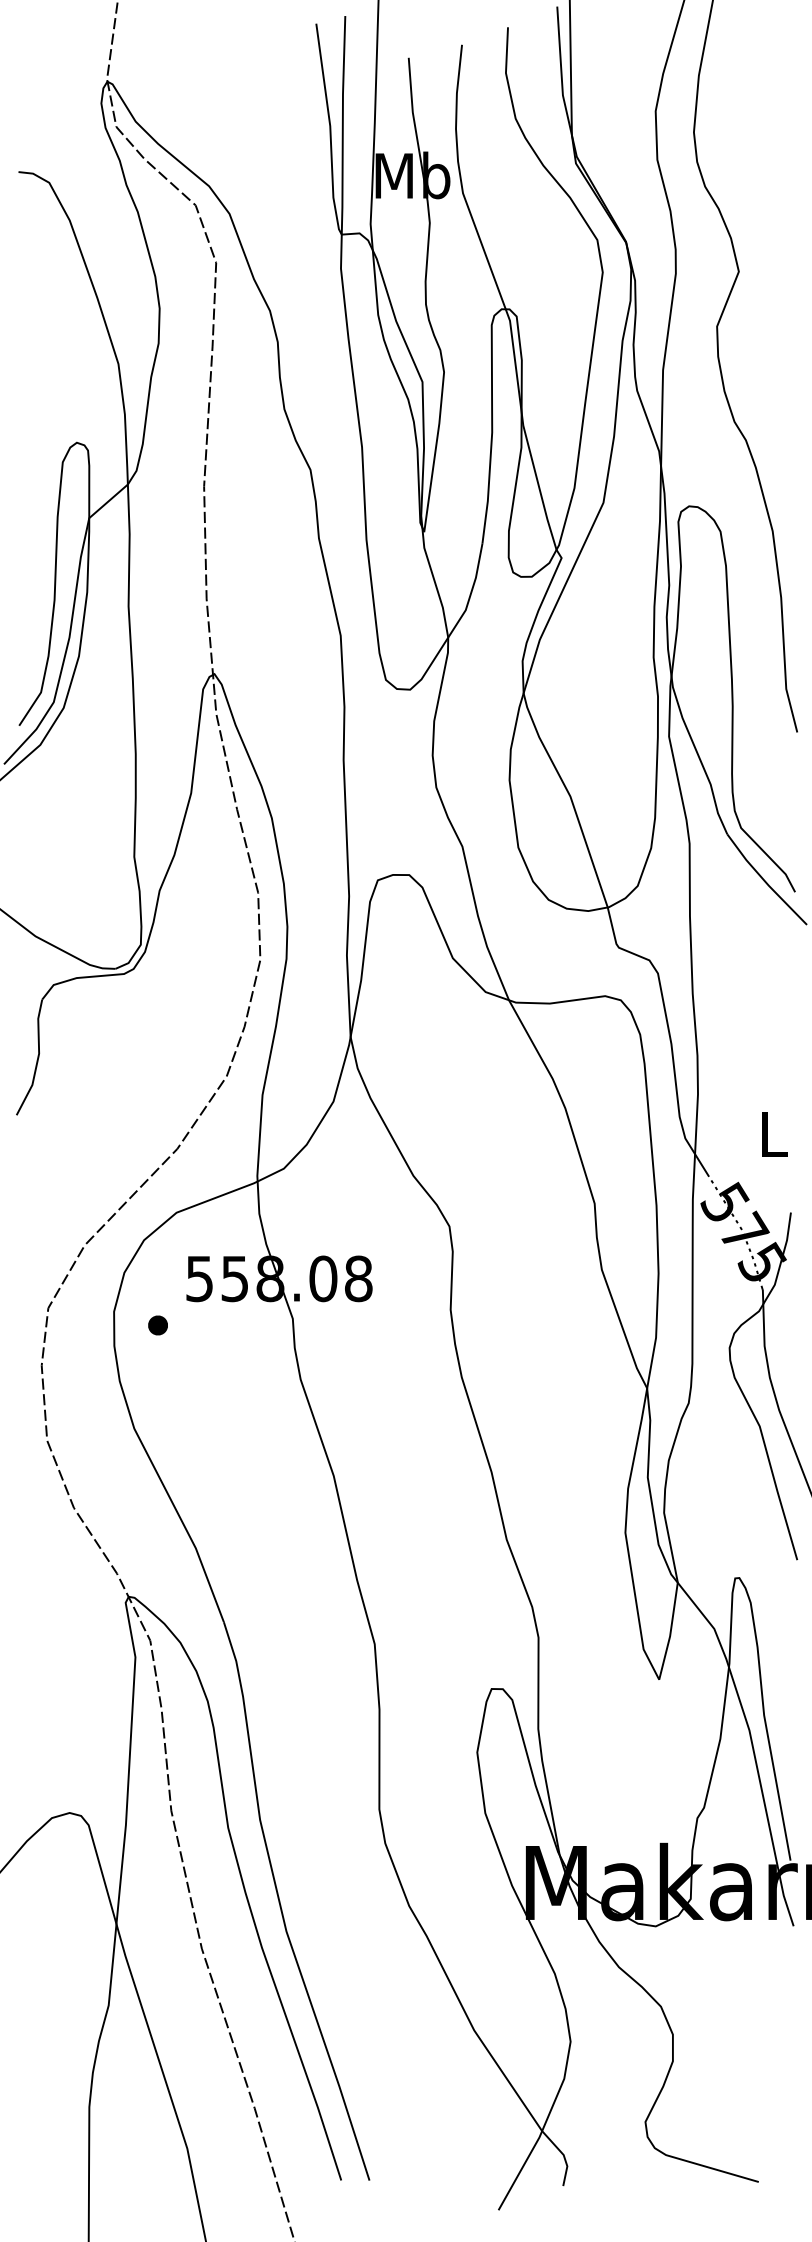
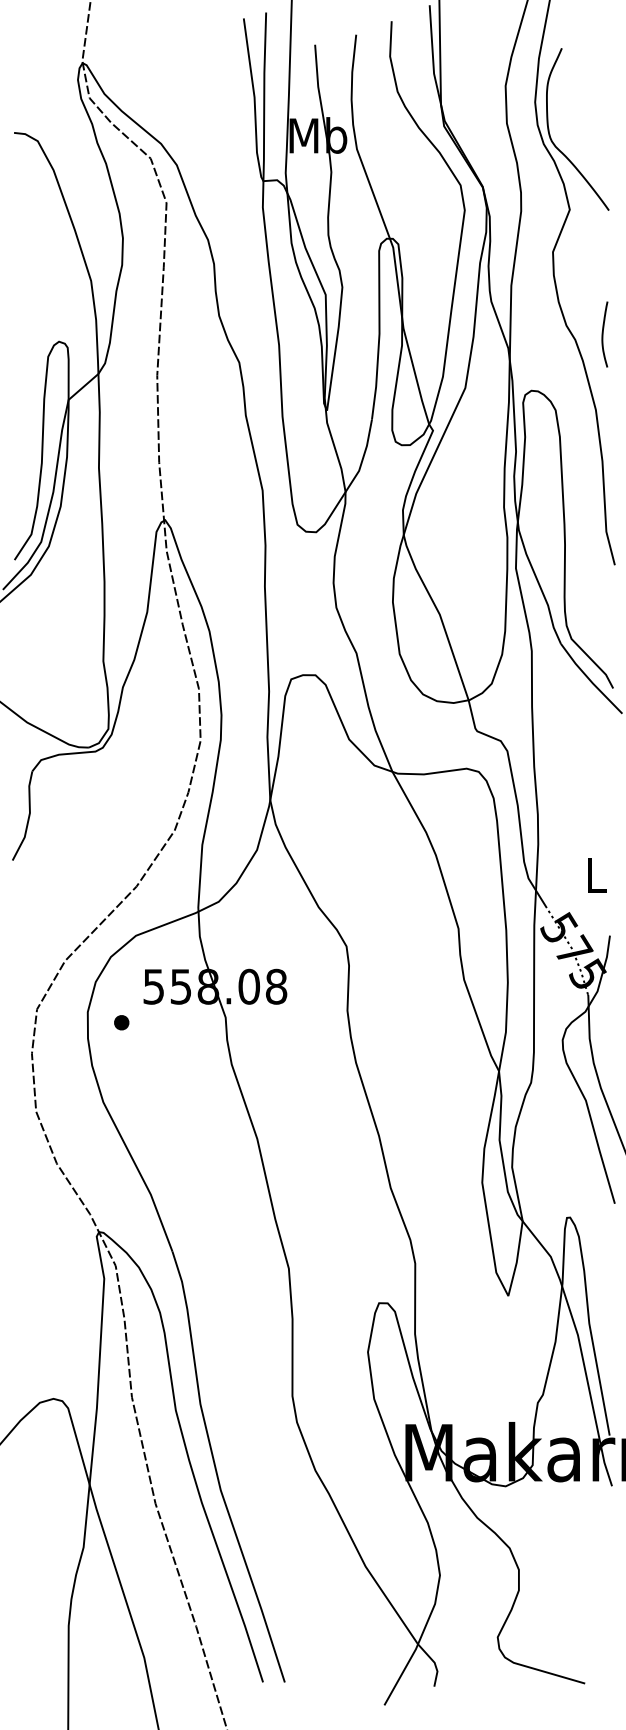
curve: (724, 192) -> (558, 148), added
curve: (782, 433) -> (603, 334), added

